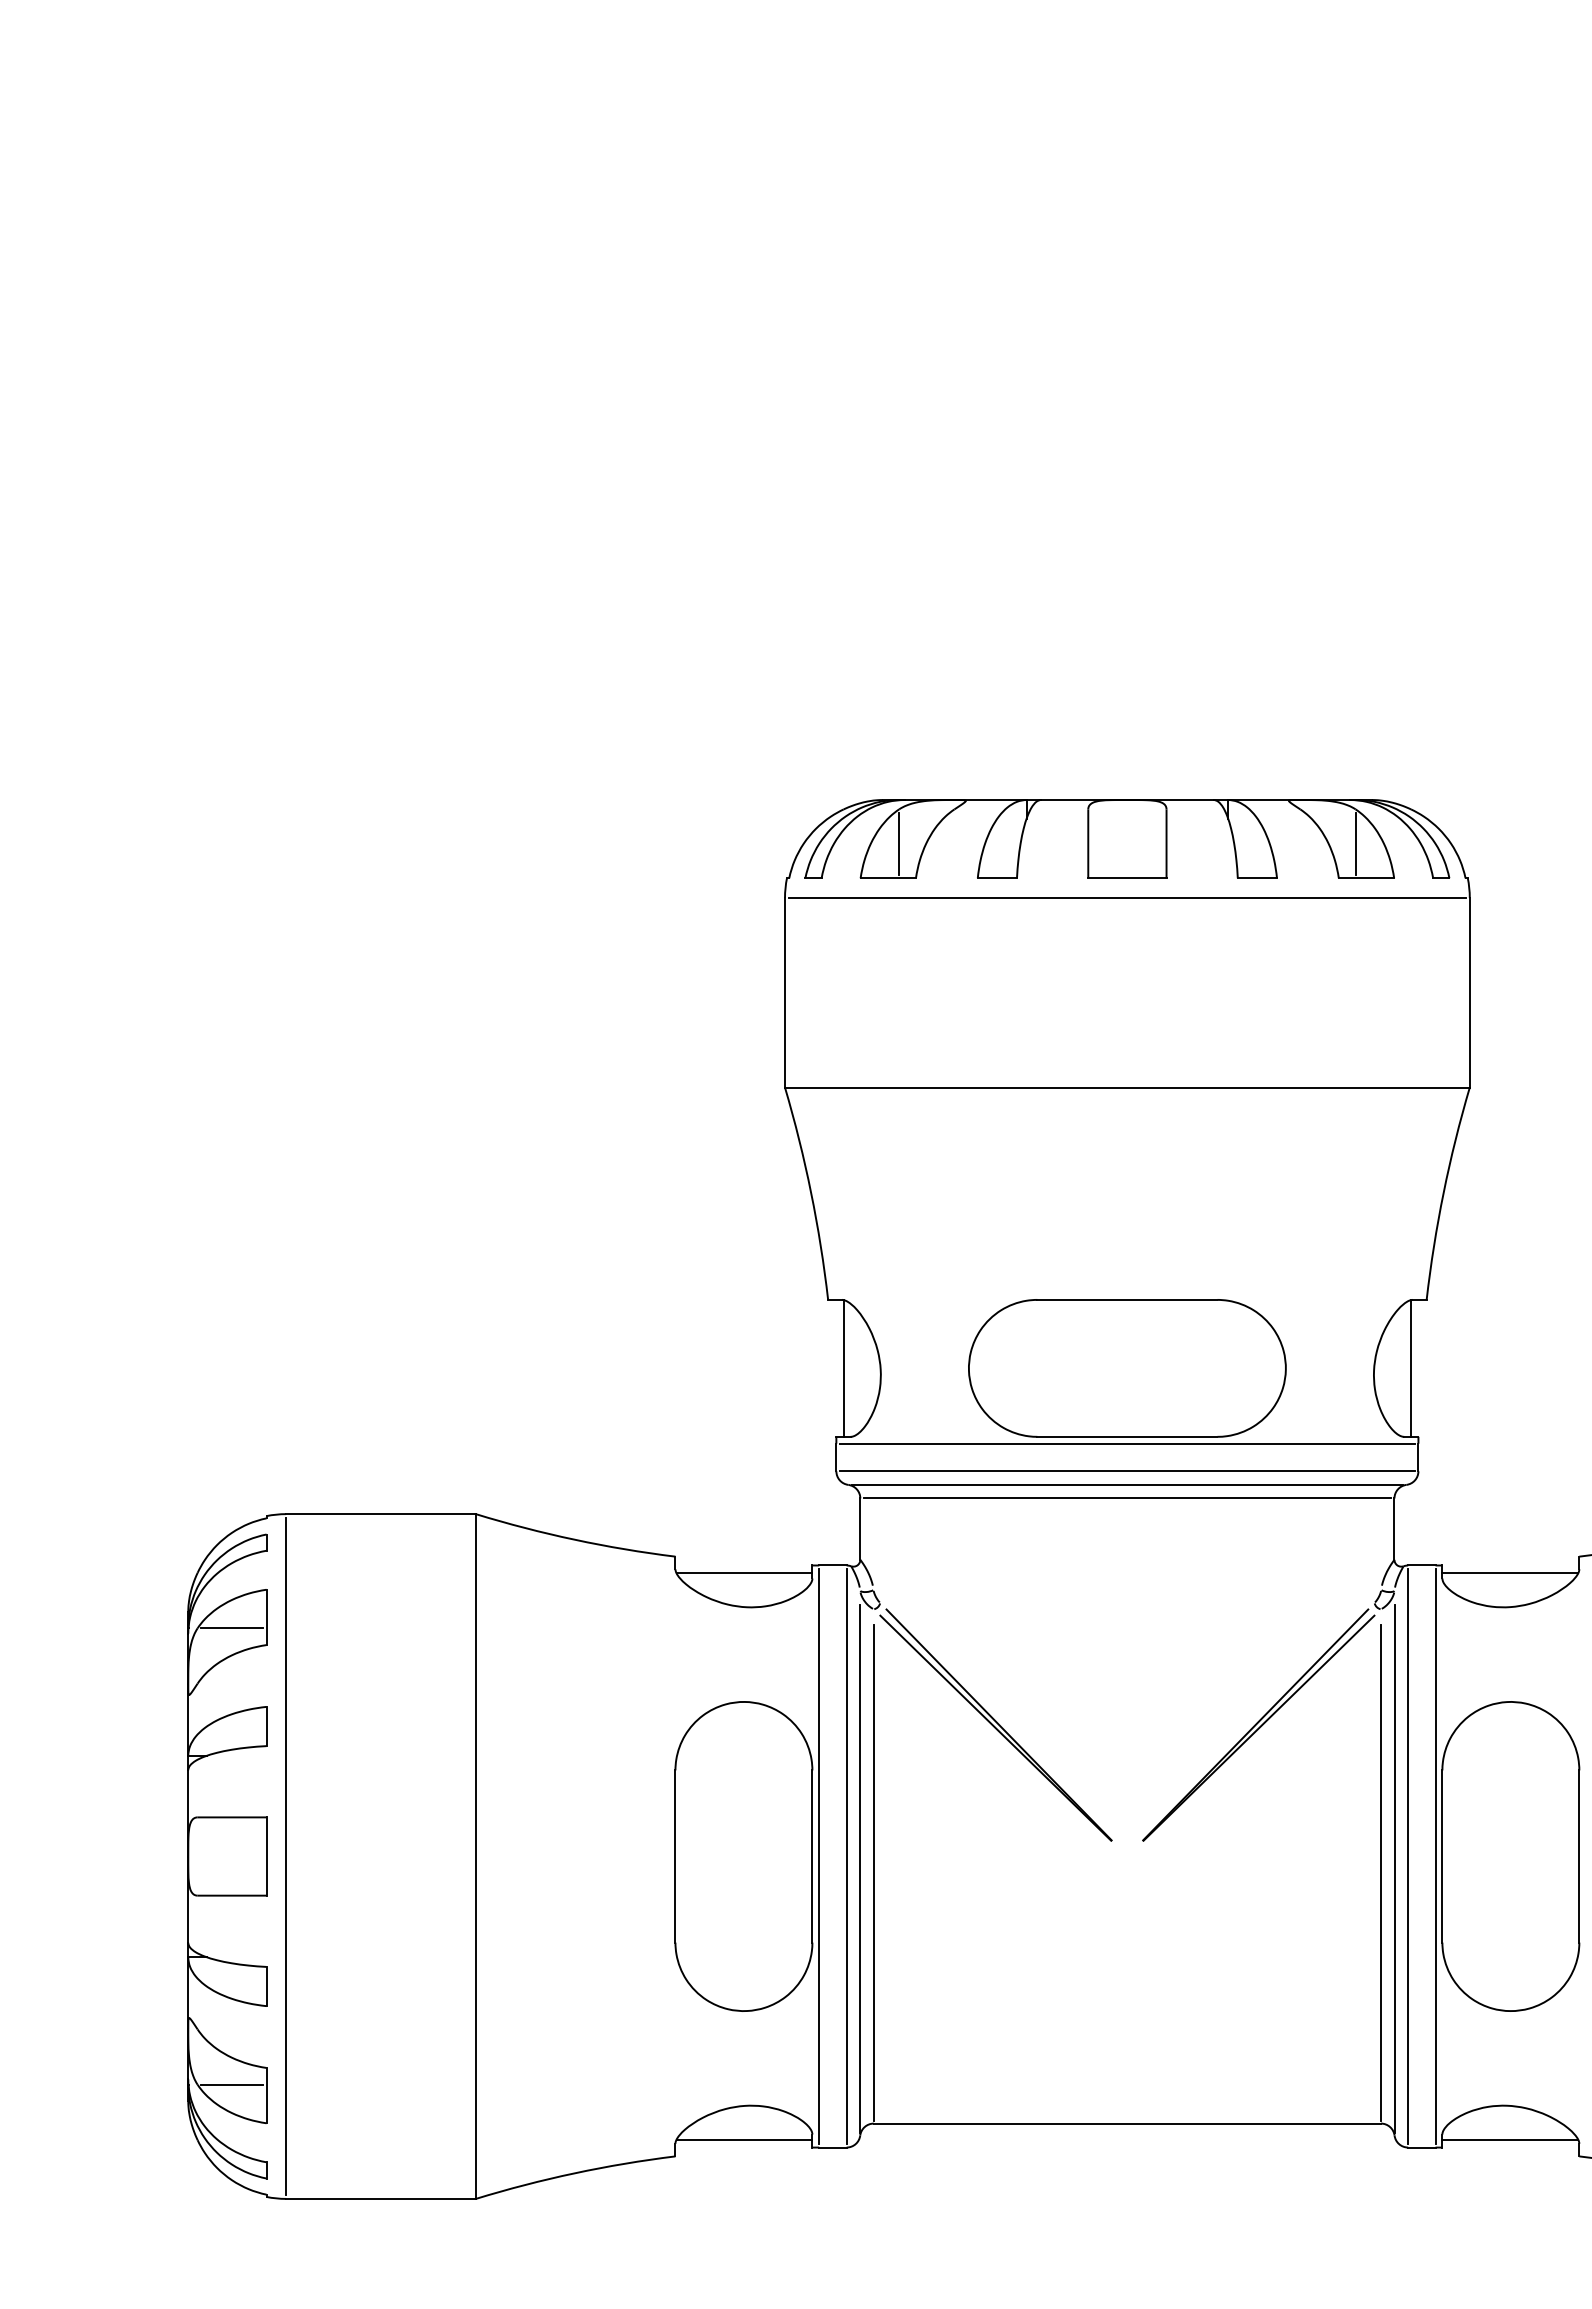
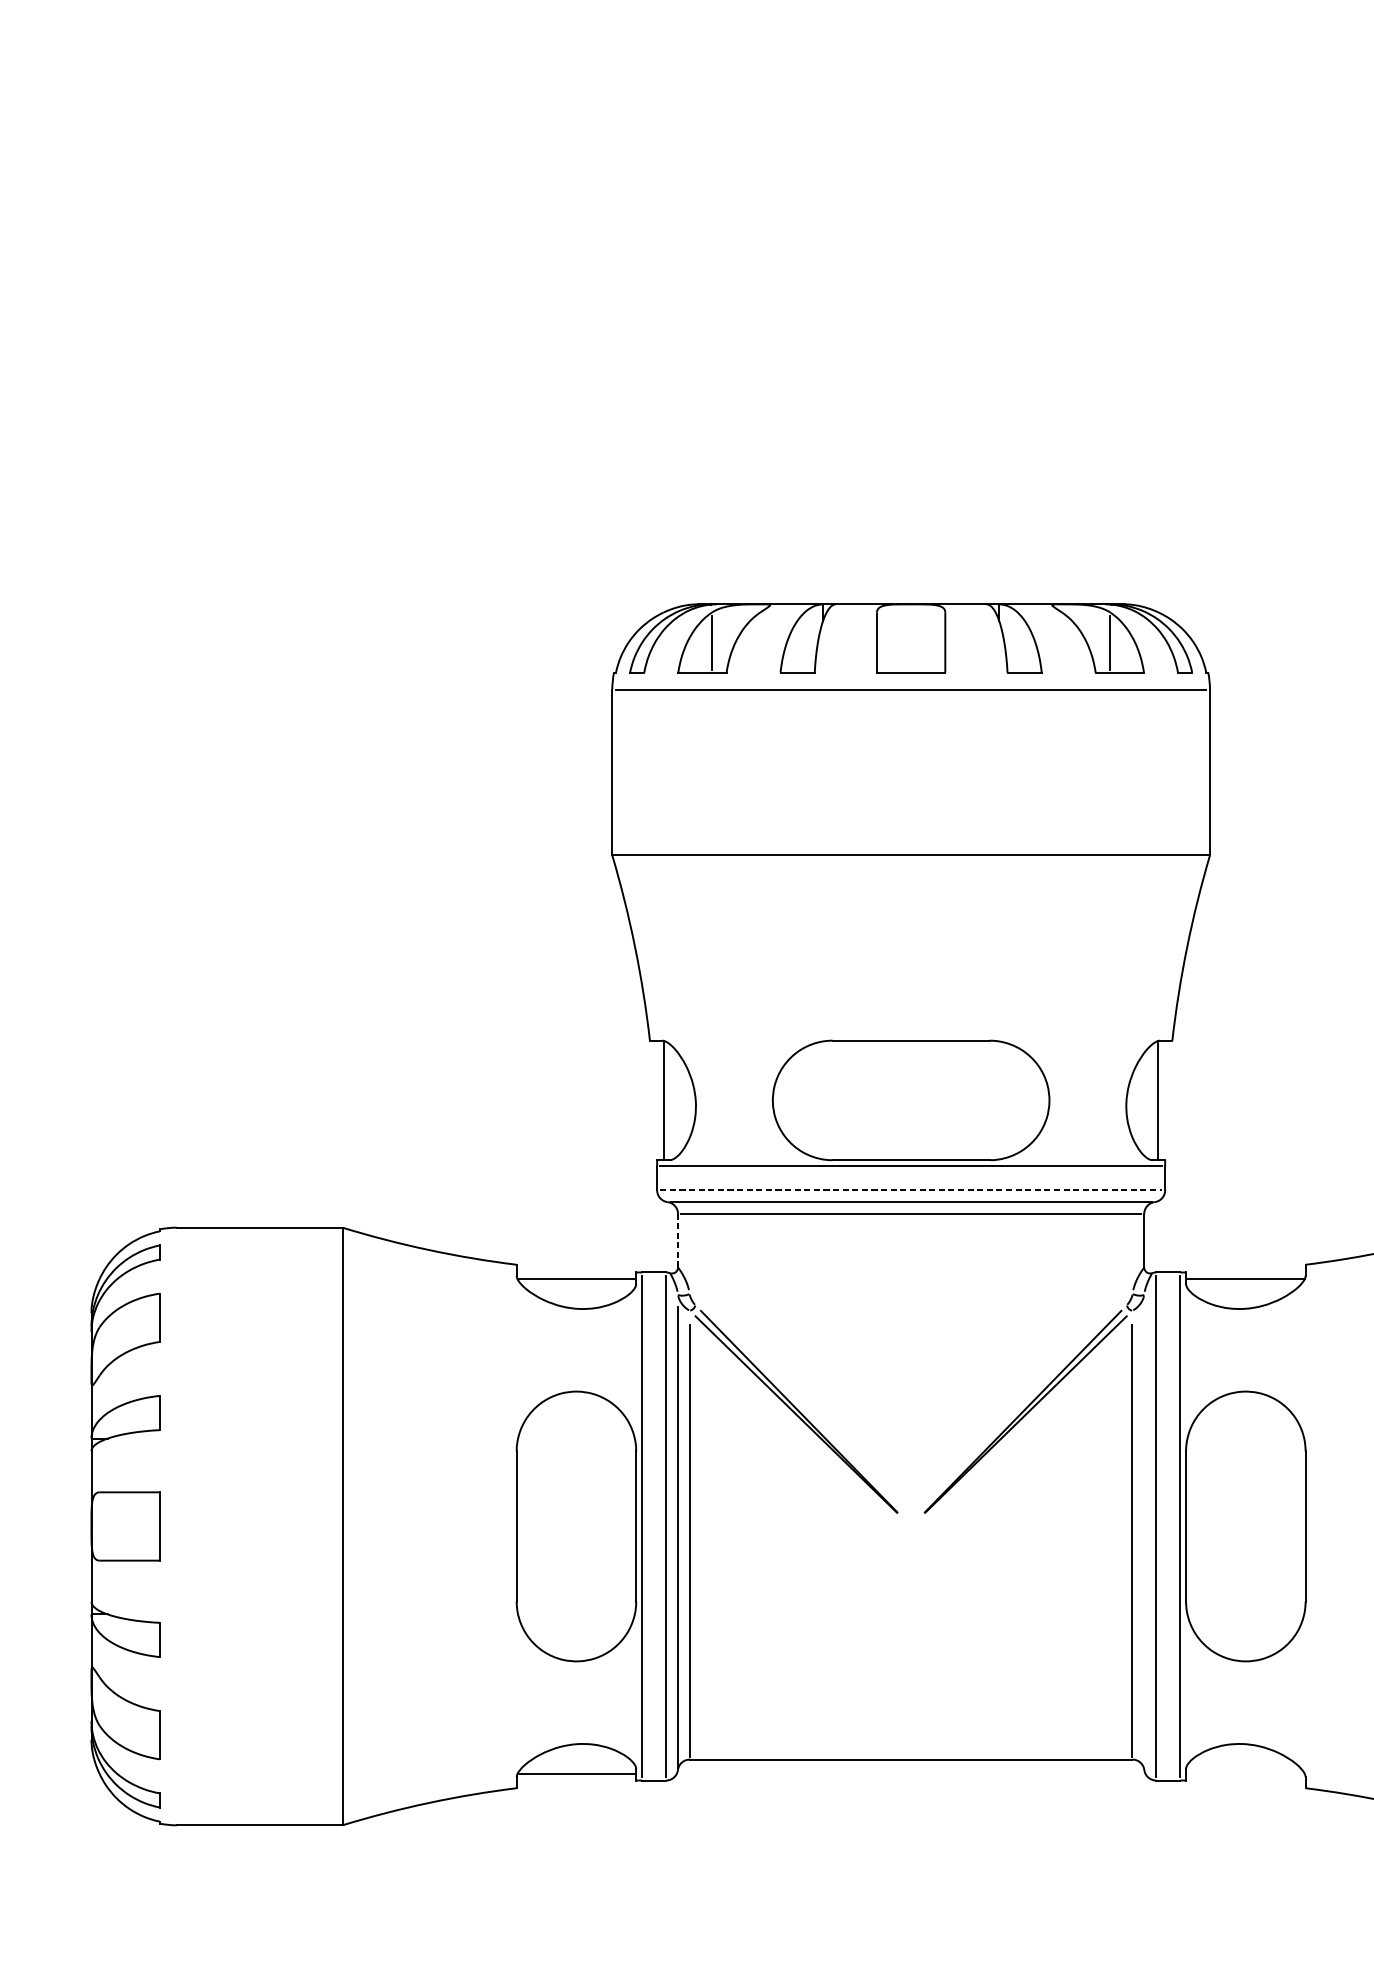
line: (1127, 1471) -> (911, 1190), solid -> dashed
line: (860, 1529) -> (678, 1241), solid -> dashed
line: (232, 1628) -> (130, 1327), removed
line: (286, 1856) -> (177, 1526), removed
line: (1394, 1868) -> (1144, 1536), removed
line: (232, 2084) -> (130, 1725), removed
line: (1510, 2139) -> (1245, 1773), removed

